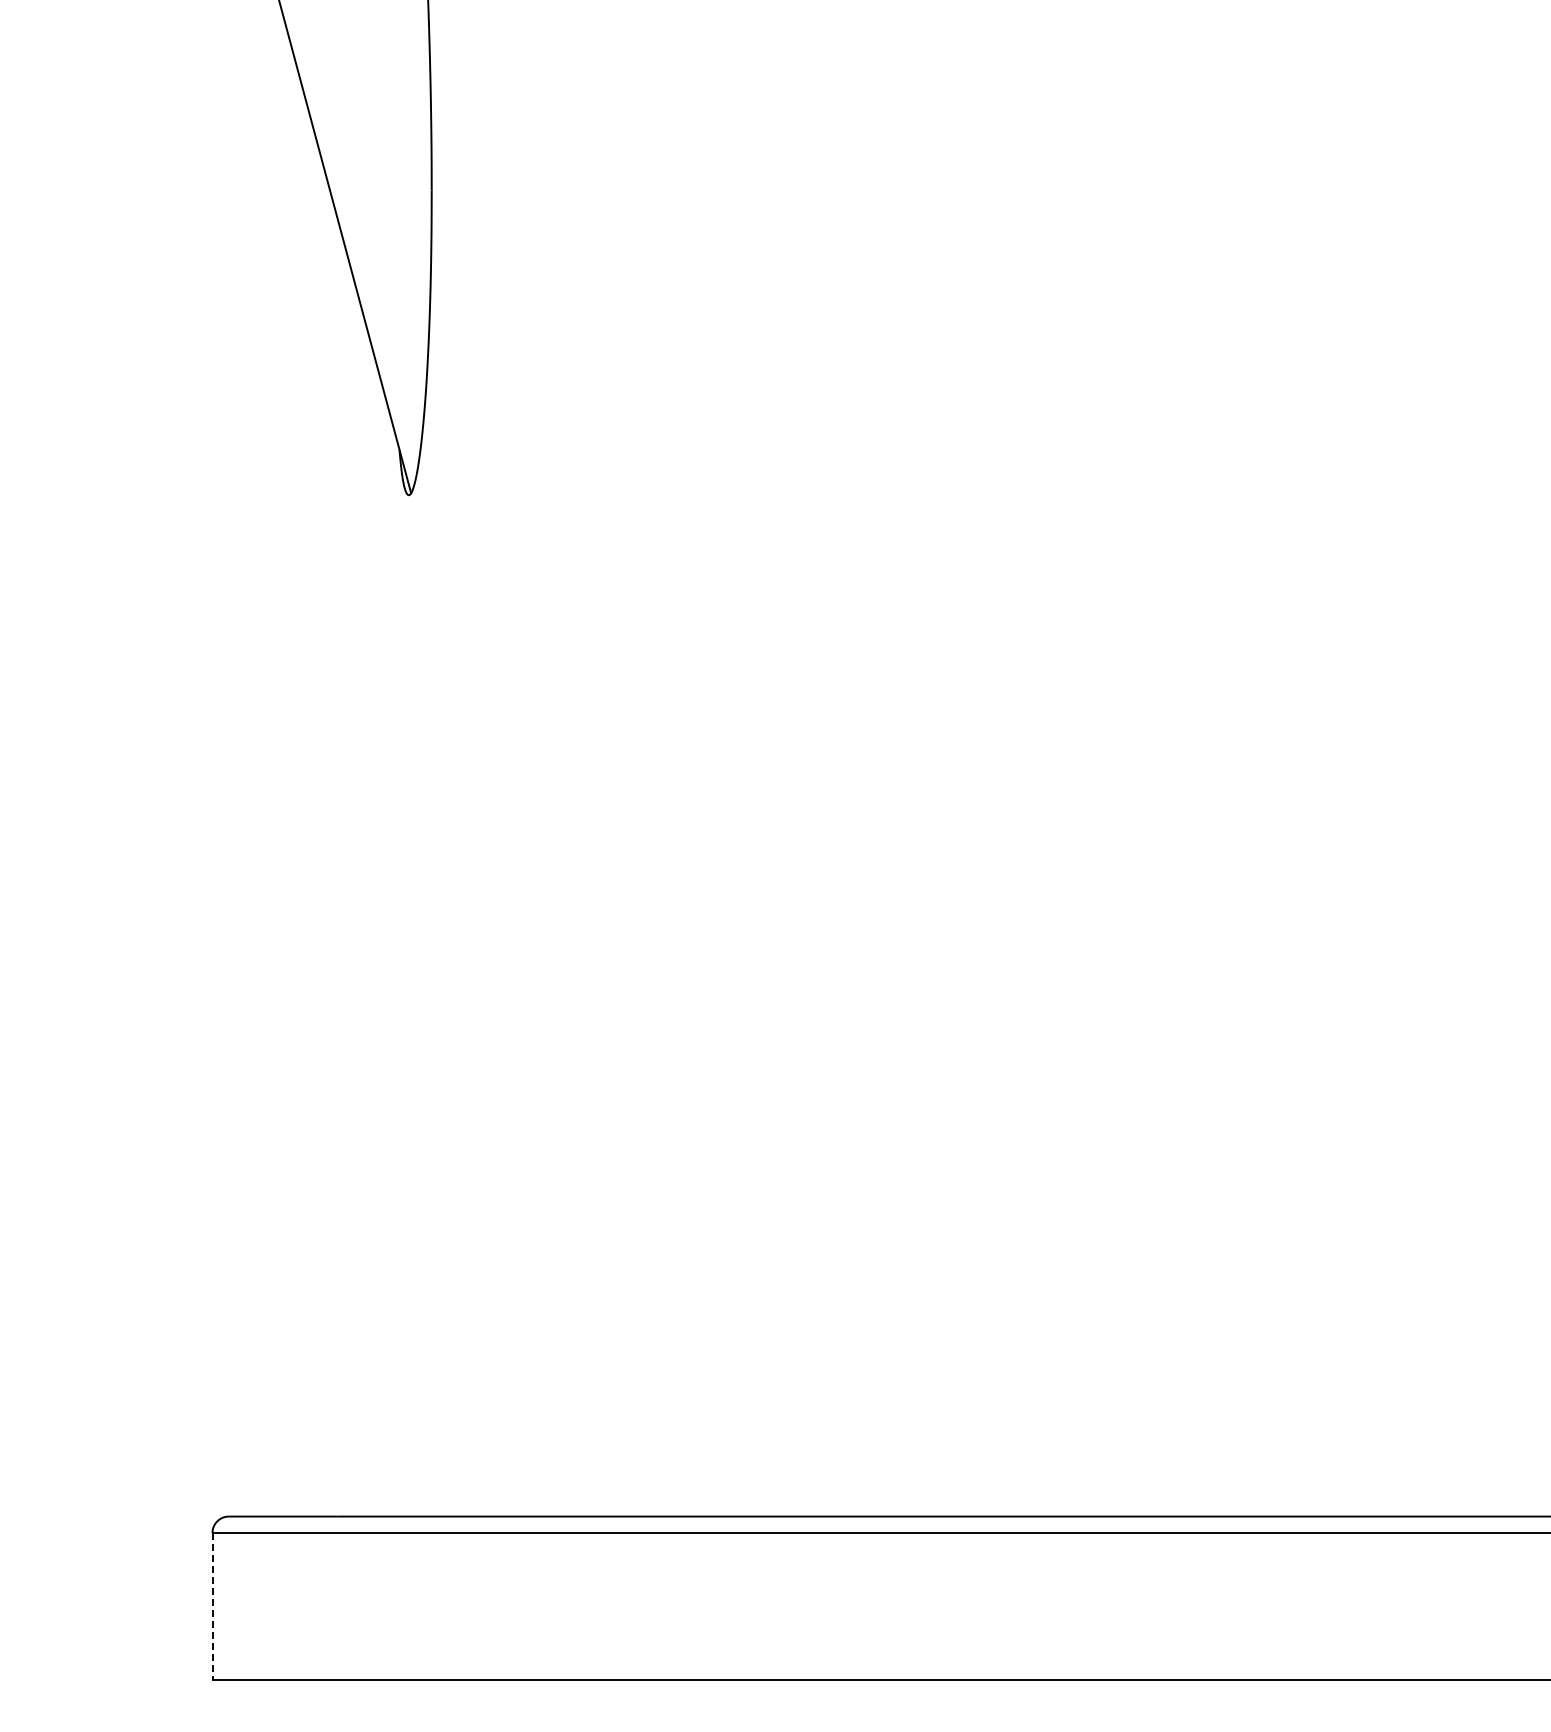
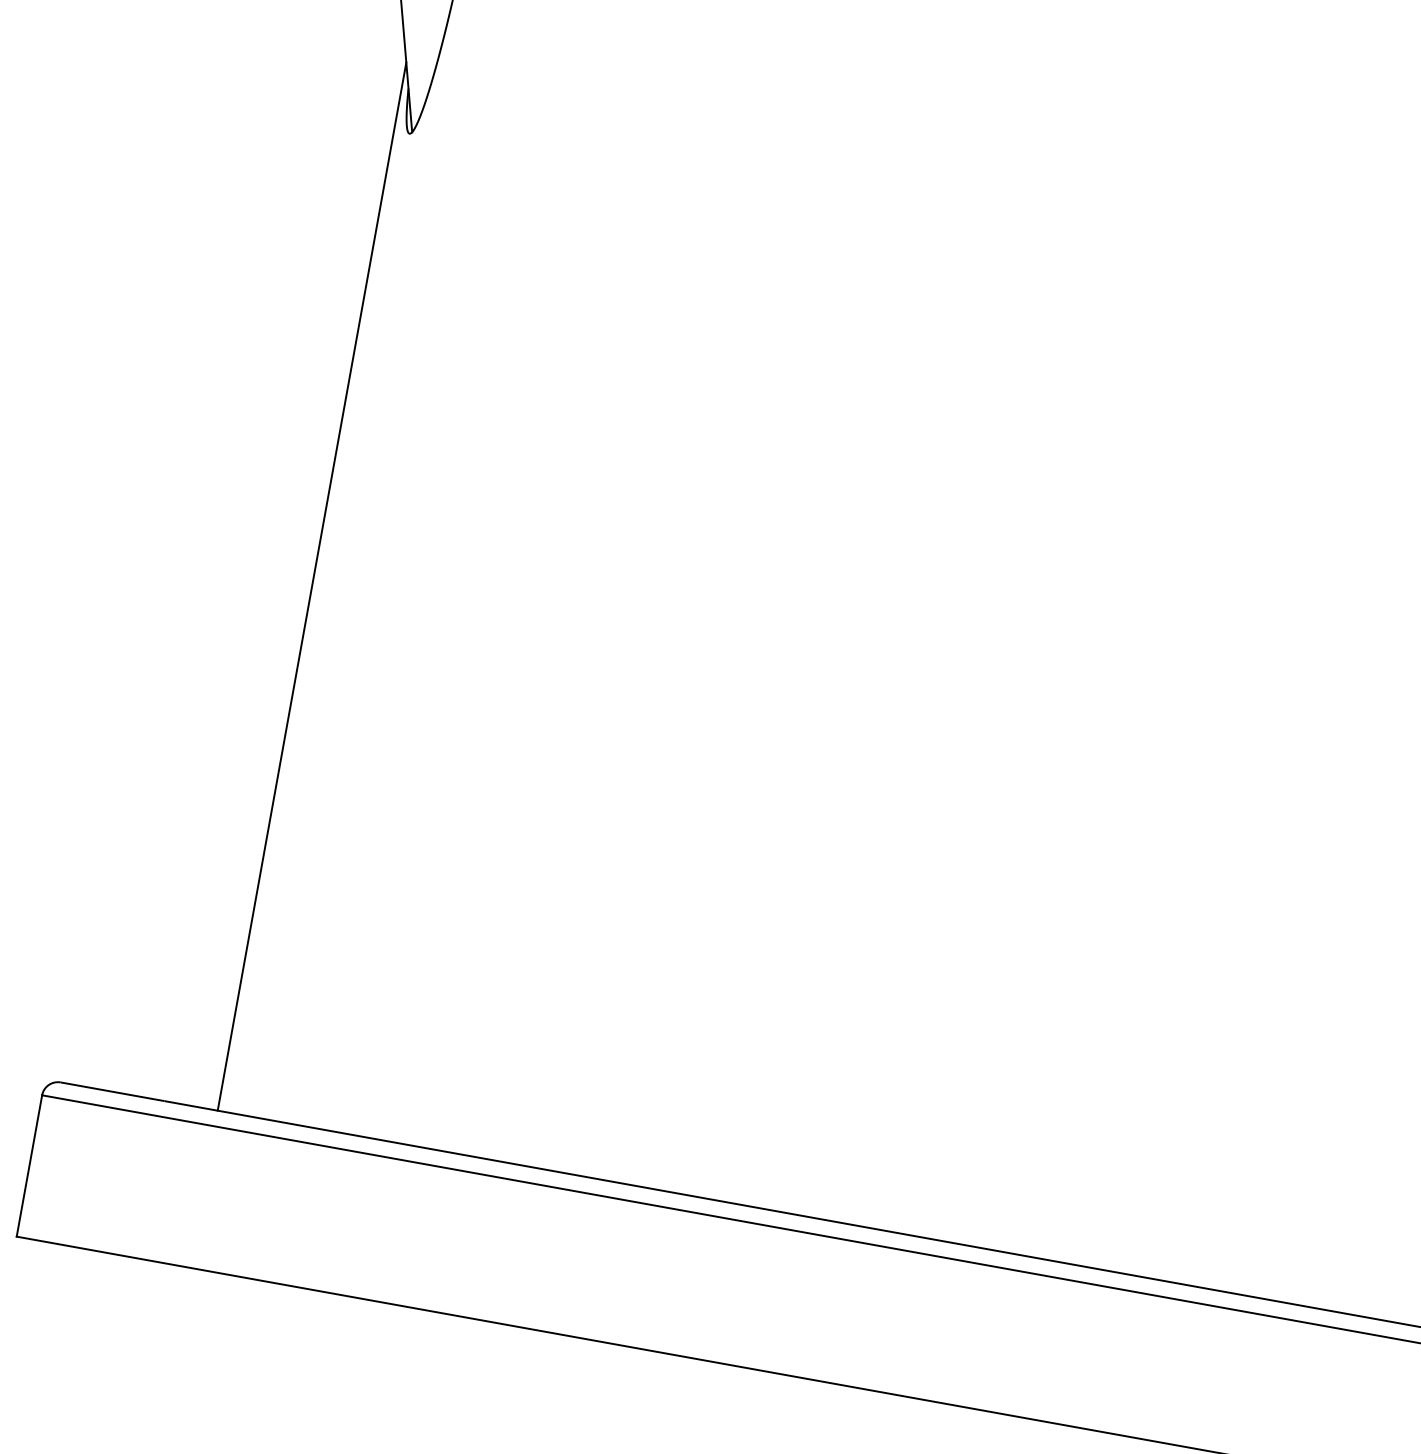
line: (392, 970) -> (311, 586), added
line: (212, 1606) -> (29, 1165), dashed -> solid

